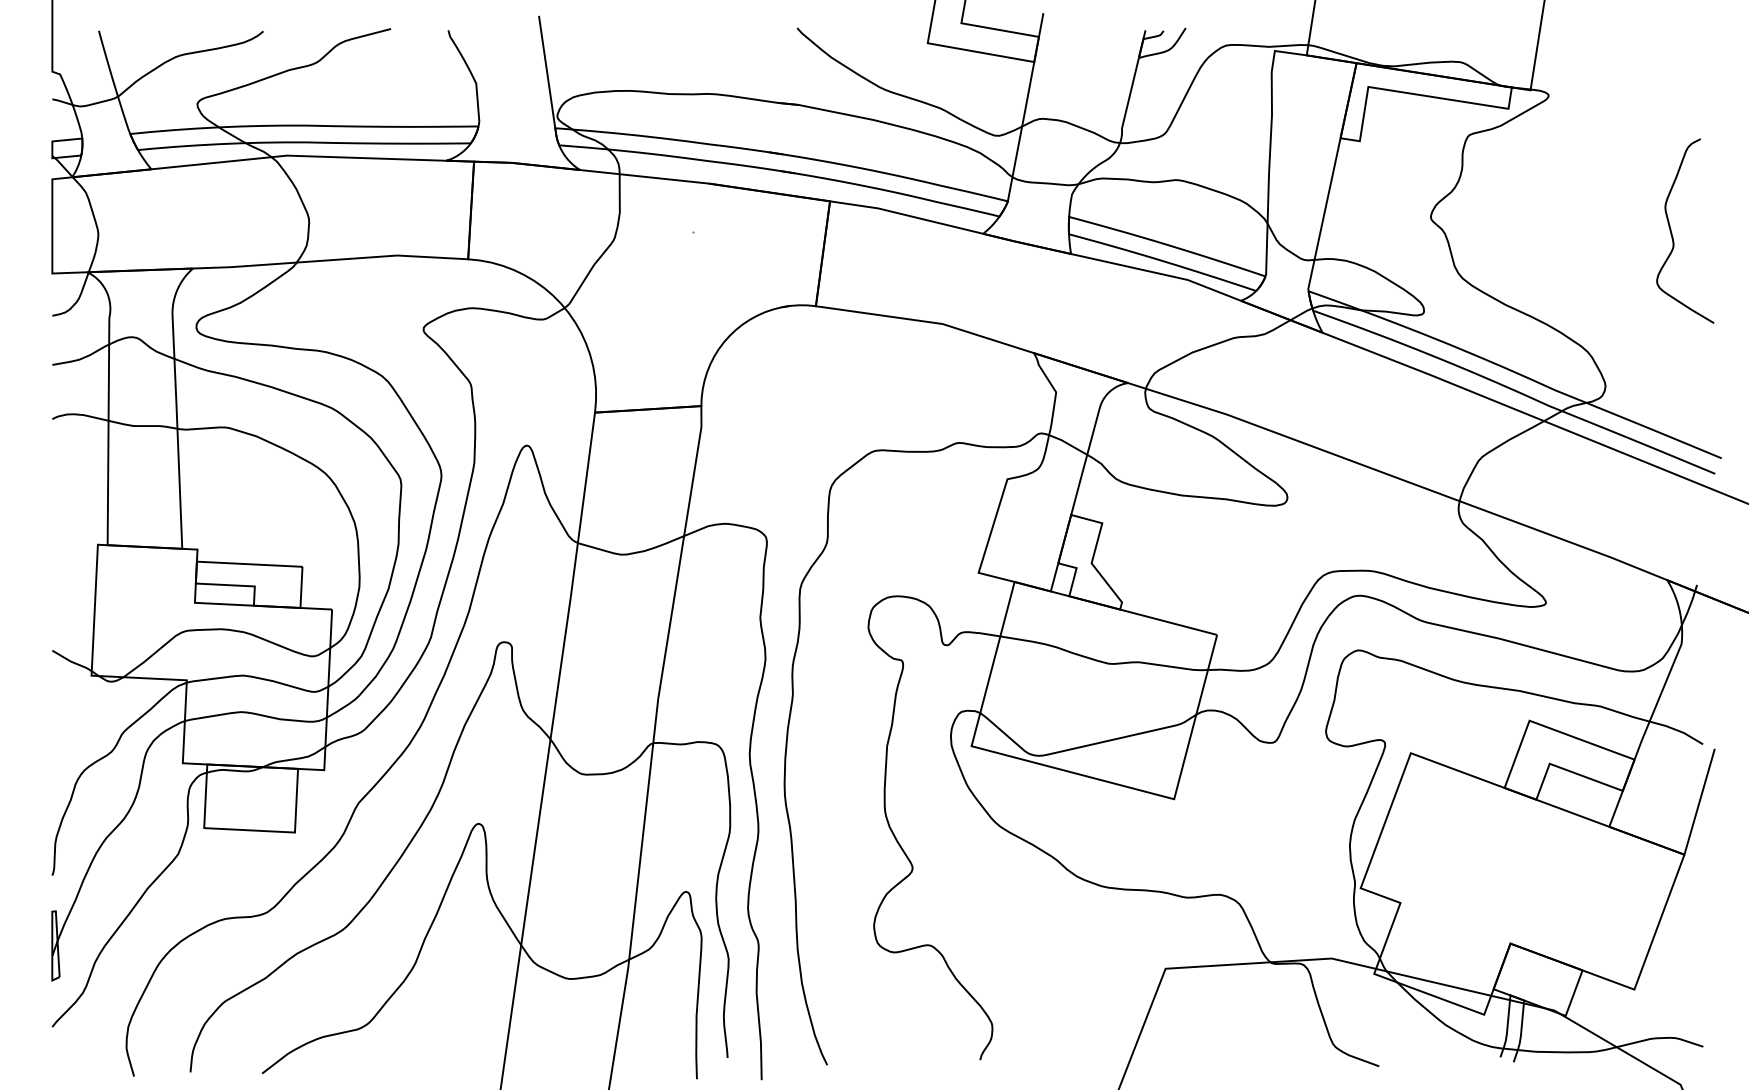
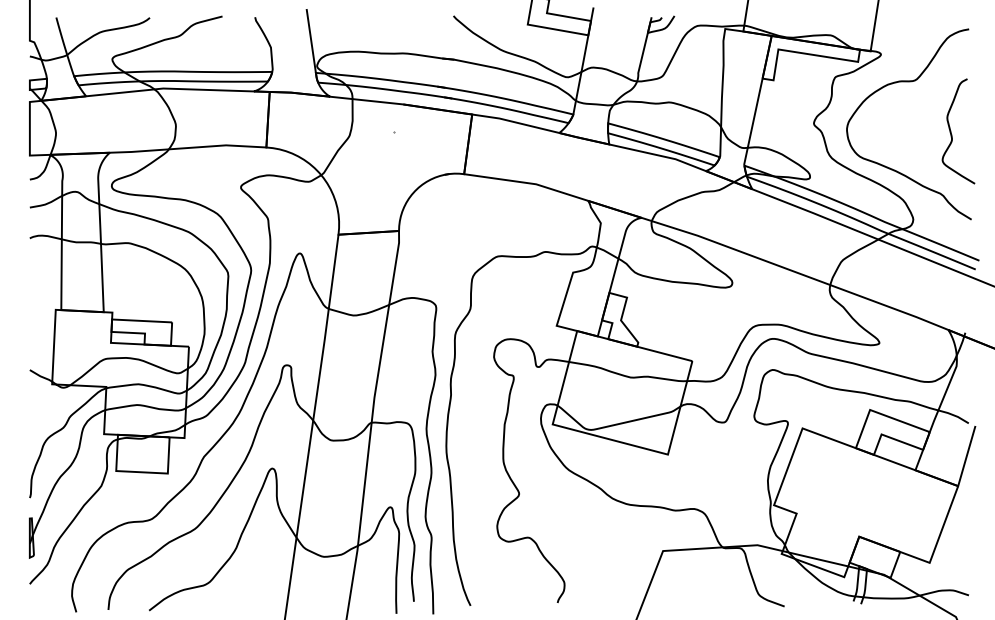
curve: (1597, 145) -> (908, 82), added

